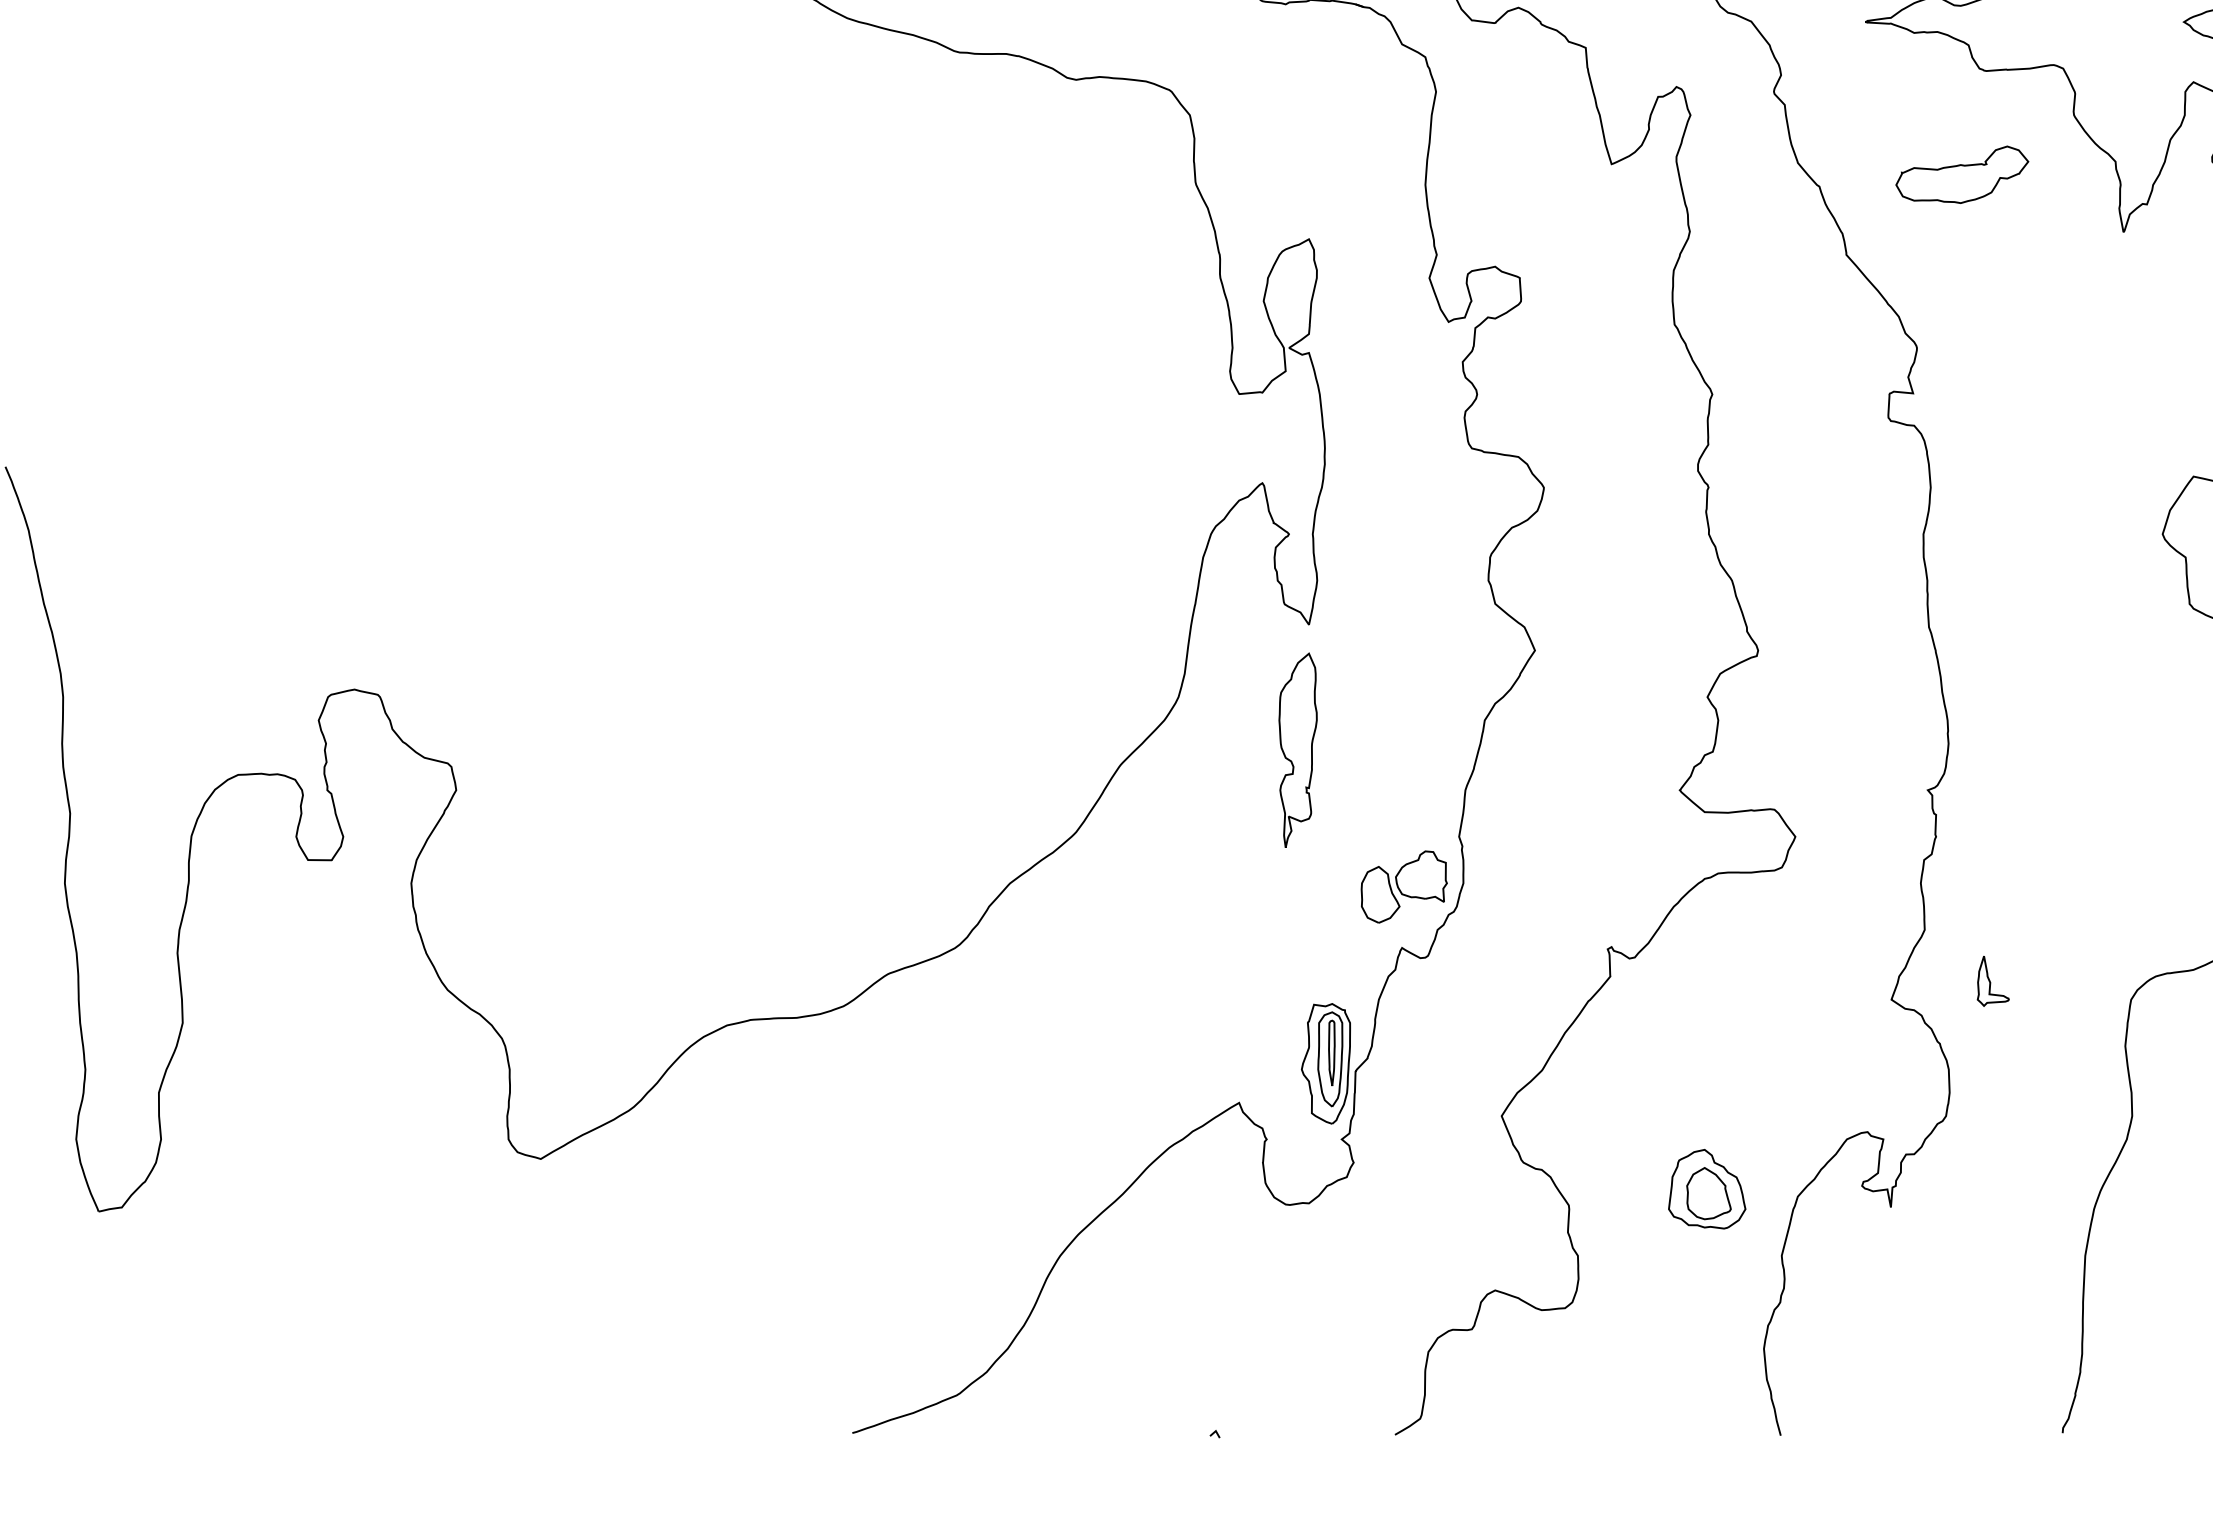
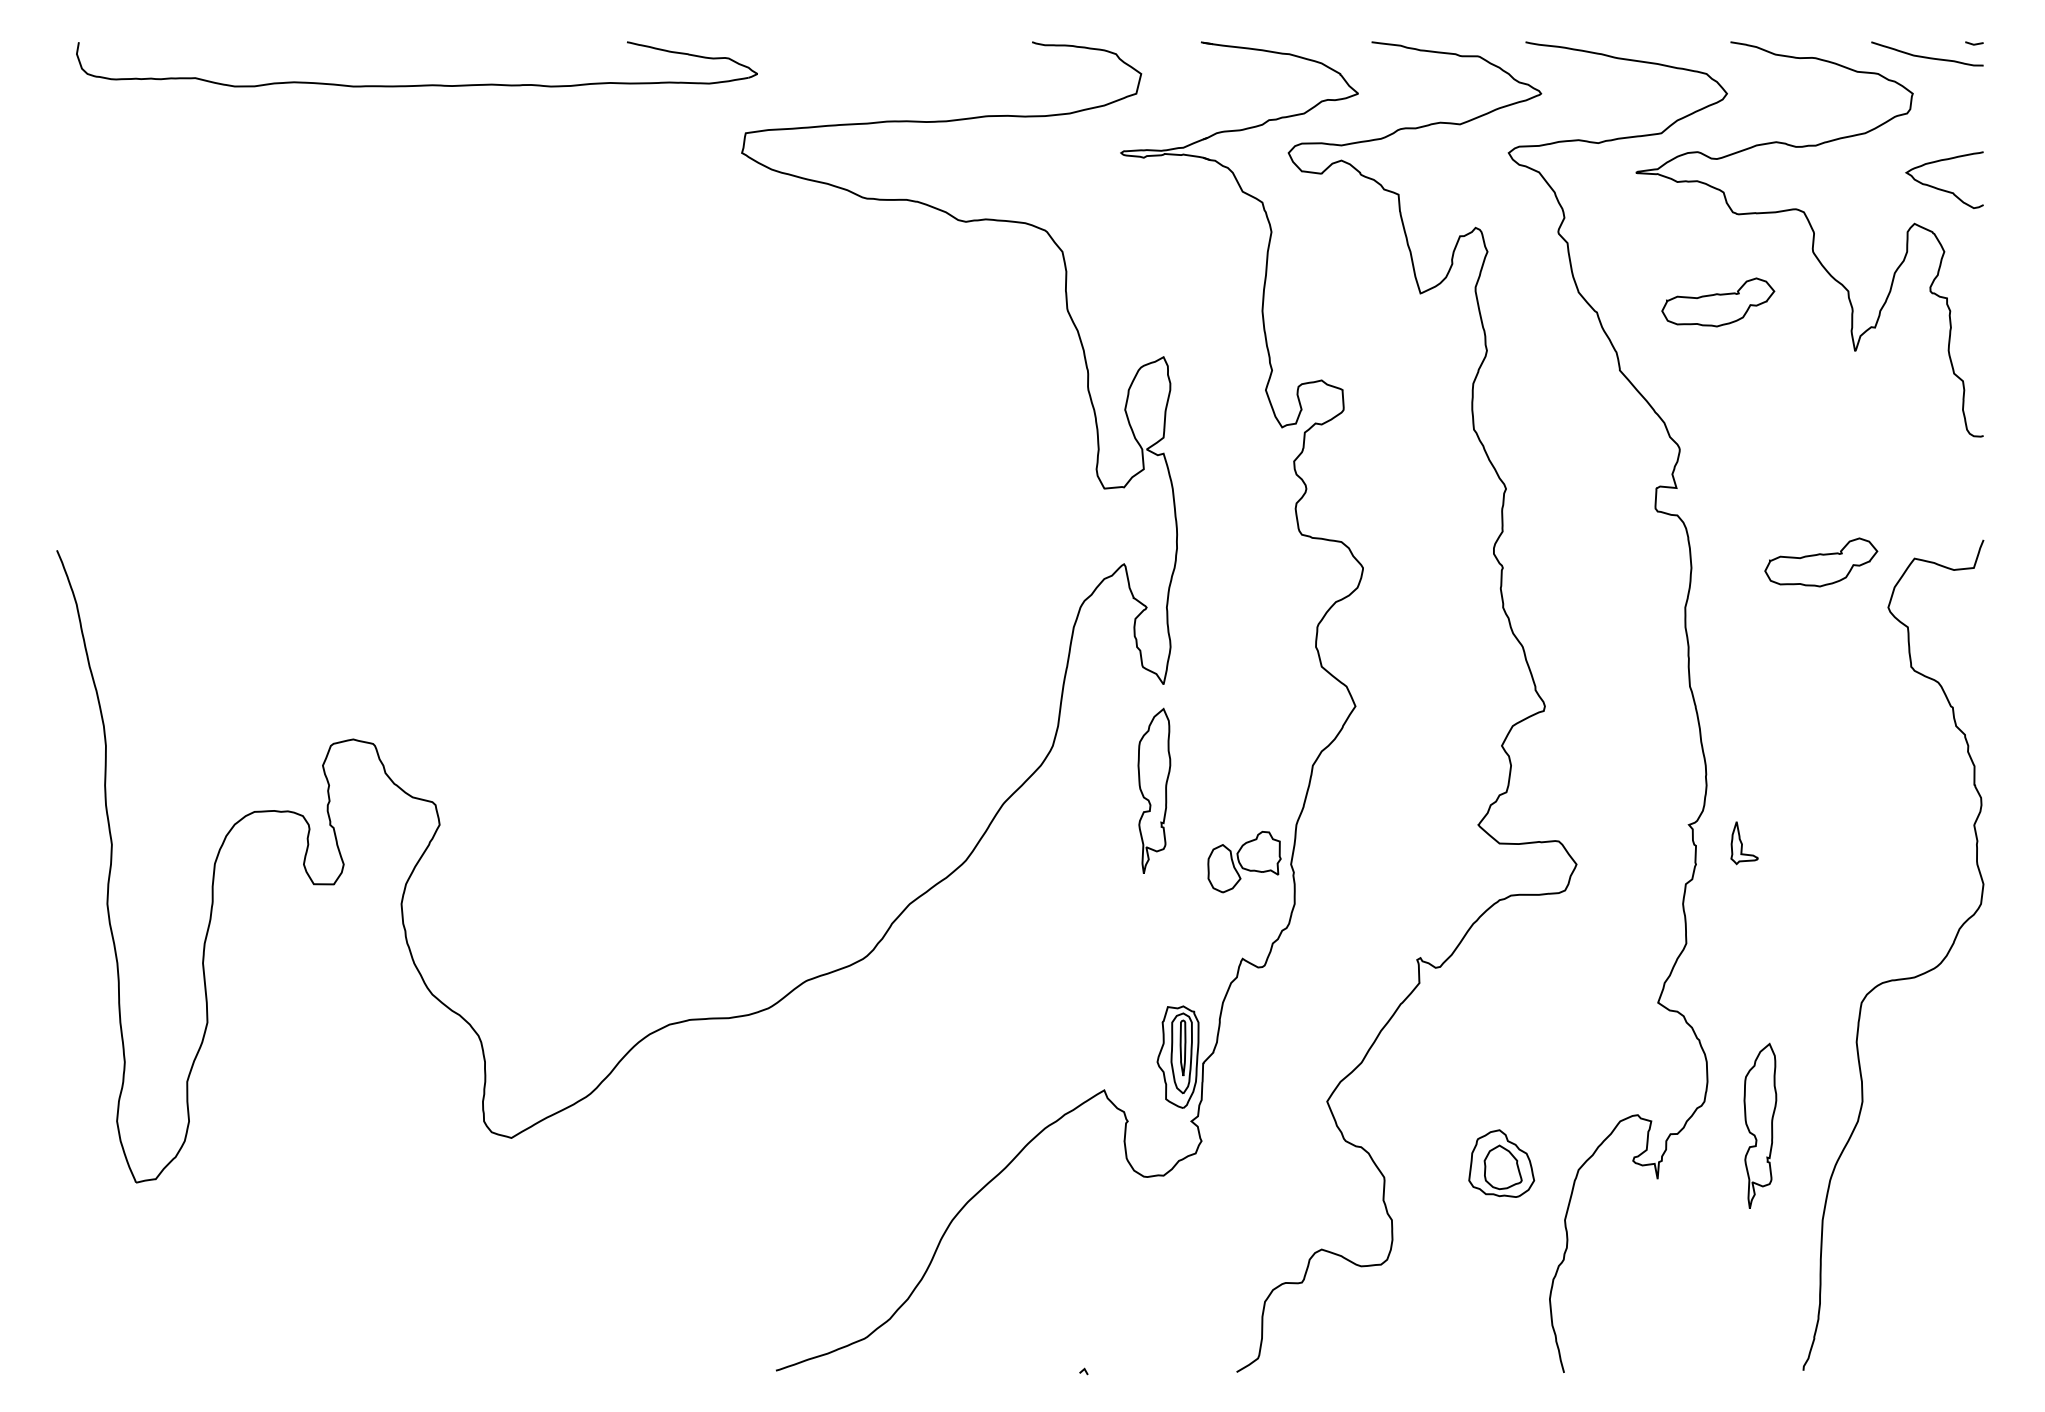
part: (2083, 481) -> (1821, 562), added
part: (1404, 887) -> (1244, 862), moved
part: (1993, 981) -> (1744, 843), moved
part: (2012, 1144) -> (1760, 1125), added

